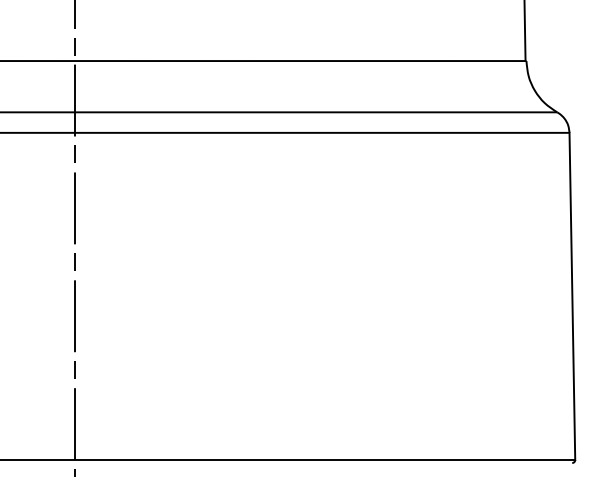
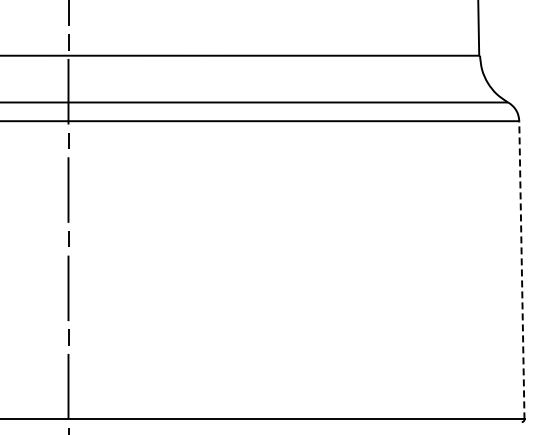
line: (571, 295) -> (521, 269), solid -> dashed

